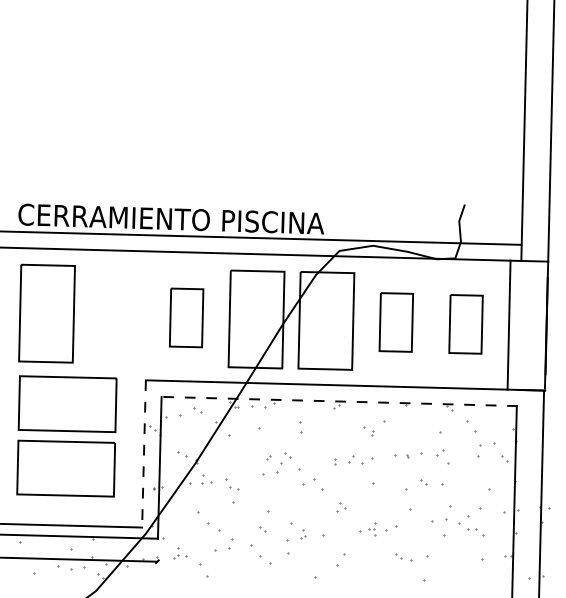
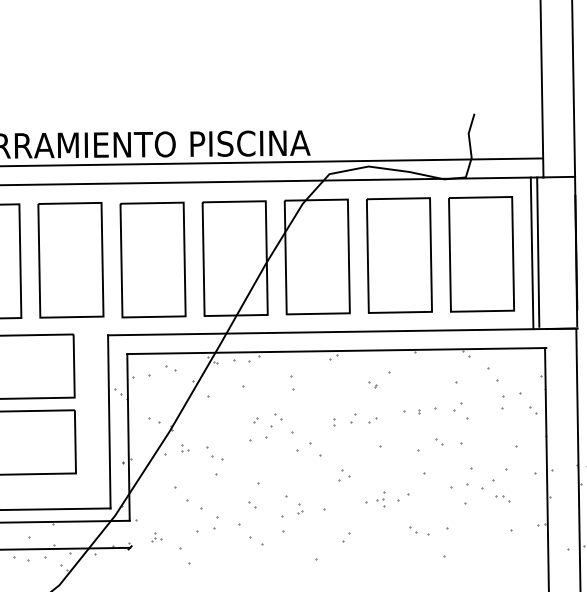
part: (116, 315) -> (70, 260), added
part: (186, 317) -> (152, 259), size x1.67
part: (396, 322) -> (399, 255), size x1.67
line: (513, 323) -> (537, 251), added
part: (465, 324) -> (480, 254), size x1.67
line: (339, 401) -> (336, 351), dashed -> solid
part: (369, 431) -> (373, 384), size x0.62
line: (144, 453) -> (109, 421), dashed -> solid
part: (368, 461) -> (373, 420), size x0.62
part: (207, 478) -> (185, 447), size x0.62
part: (475, 532) -> (502, 498), size x0.71
part: (180, 553) -> (156, 537), size x0.62
part: (341, 559) -> (346, 536), size x0.62

